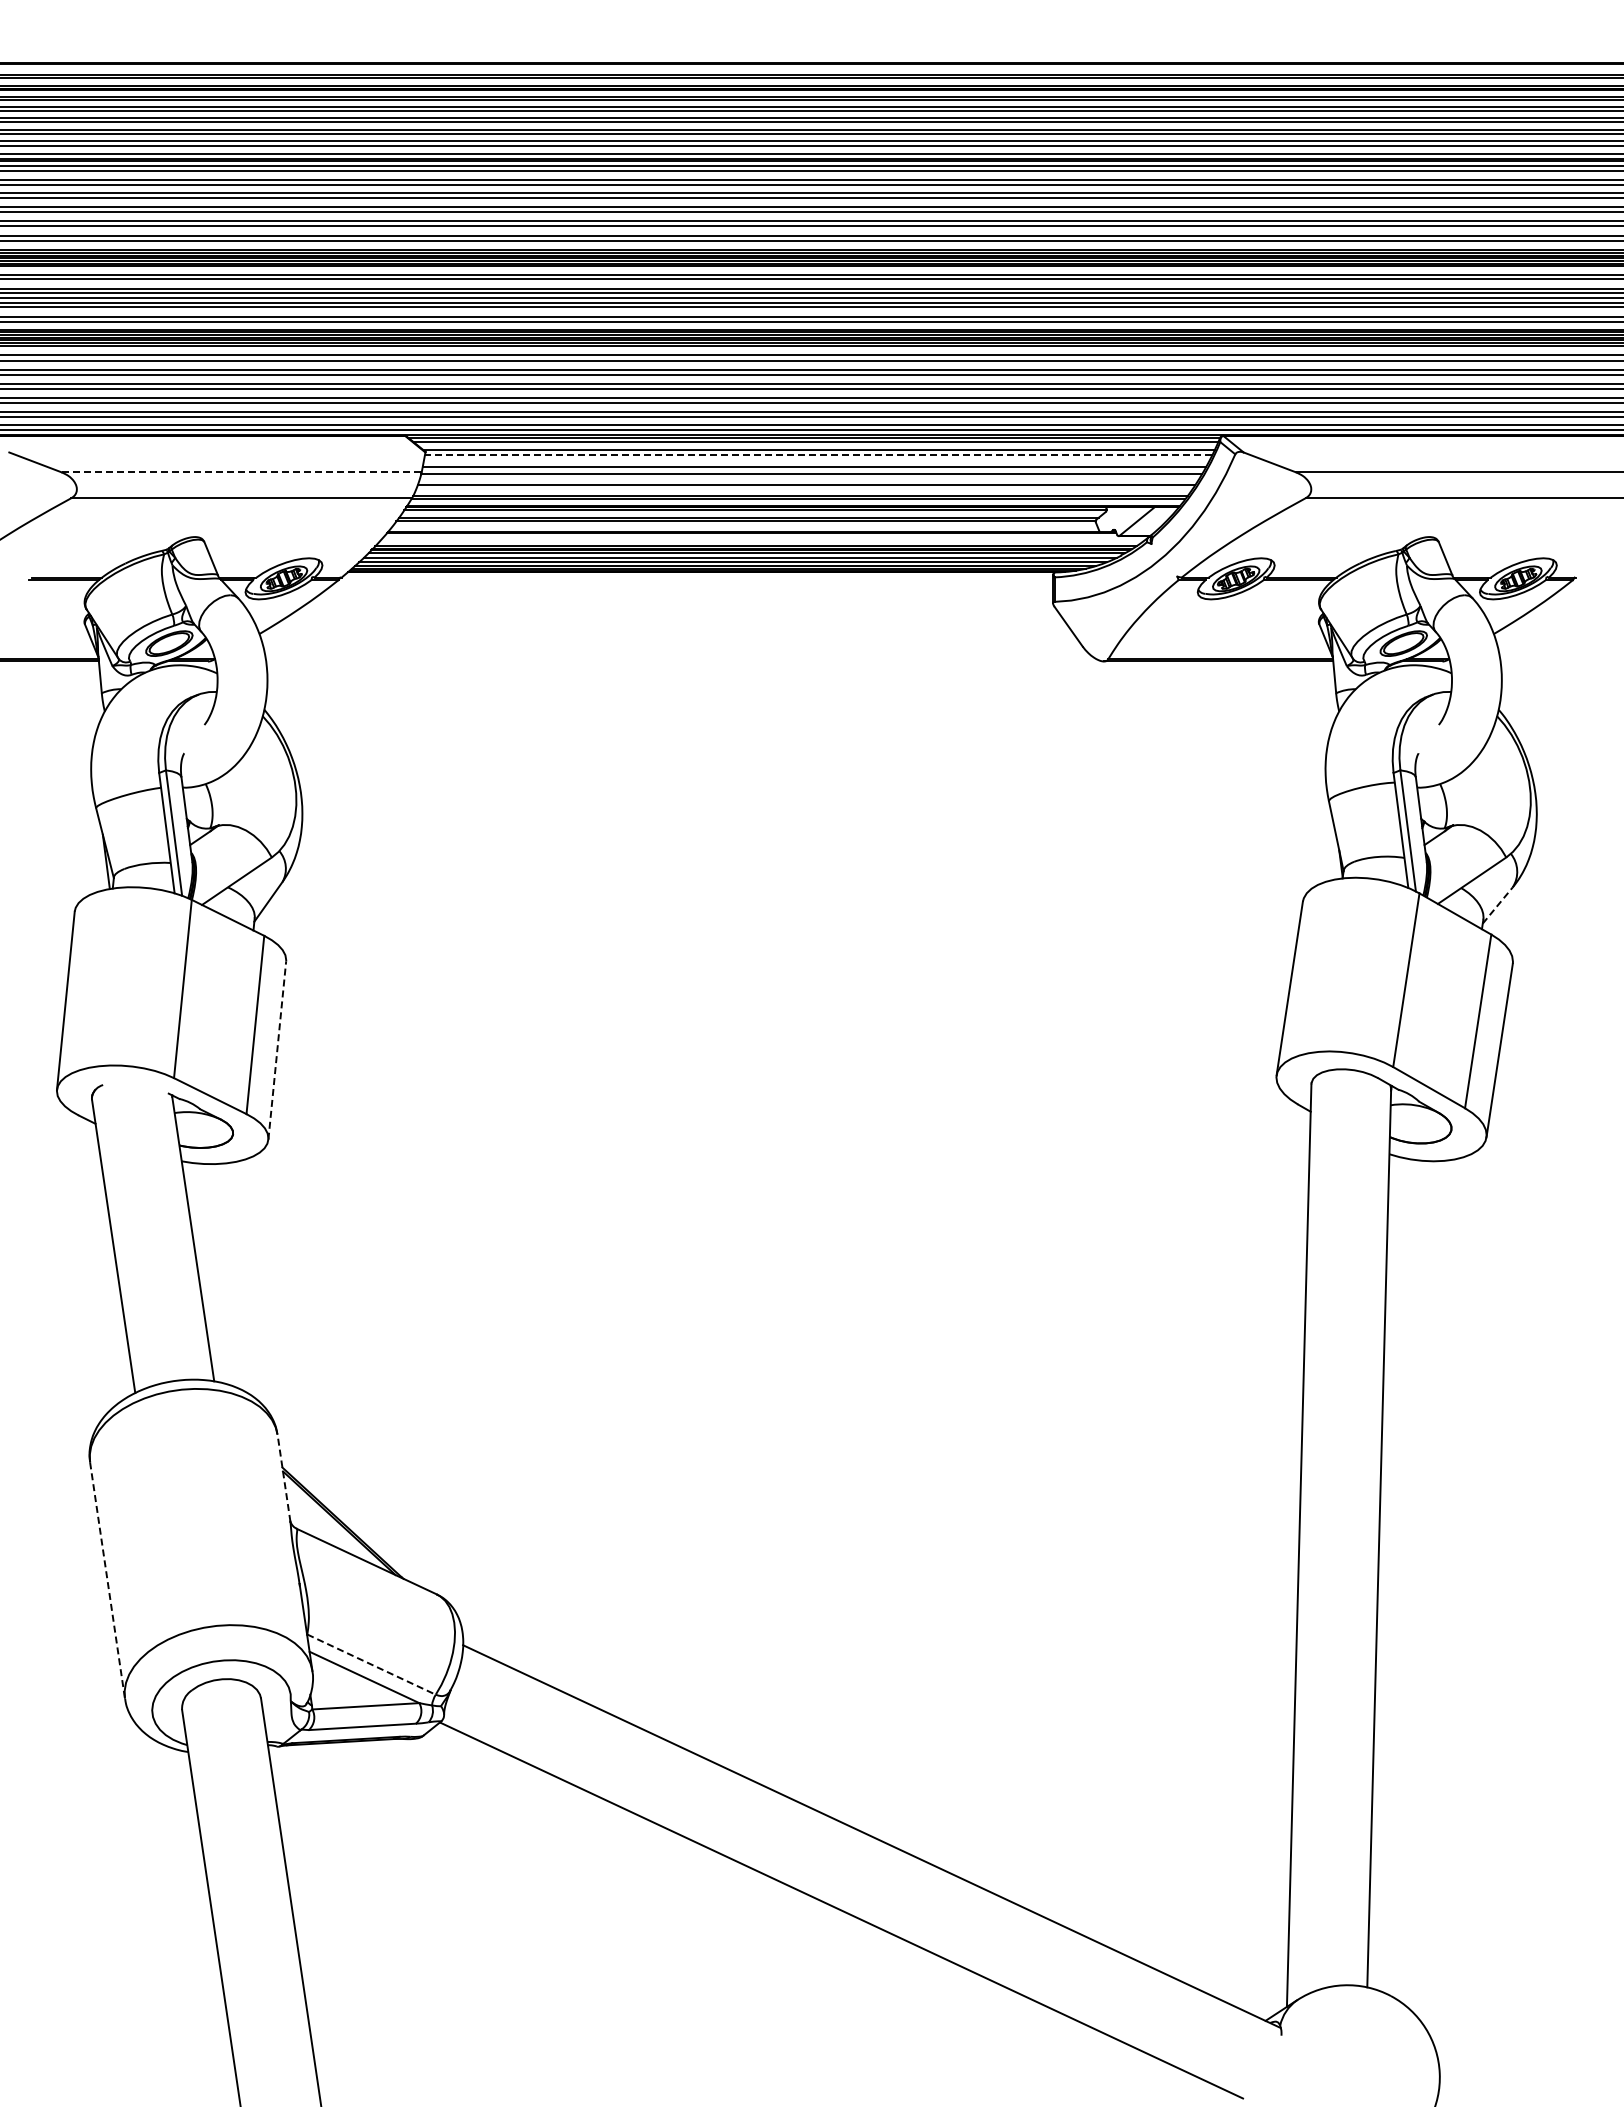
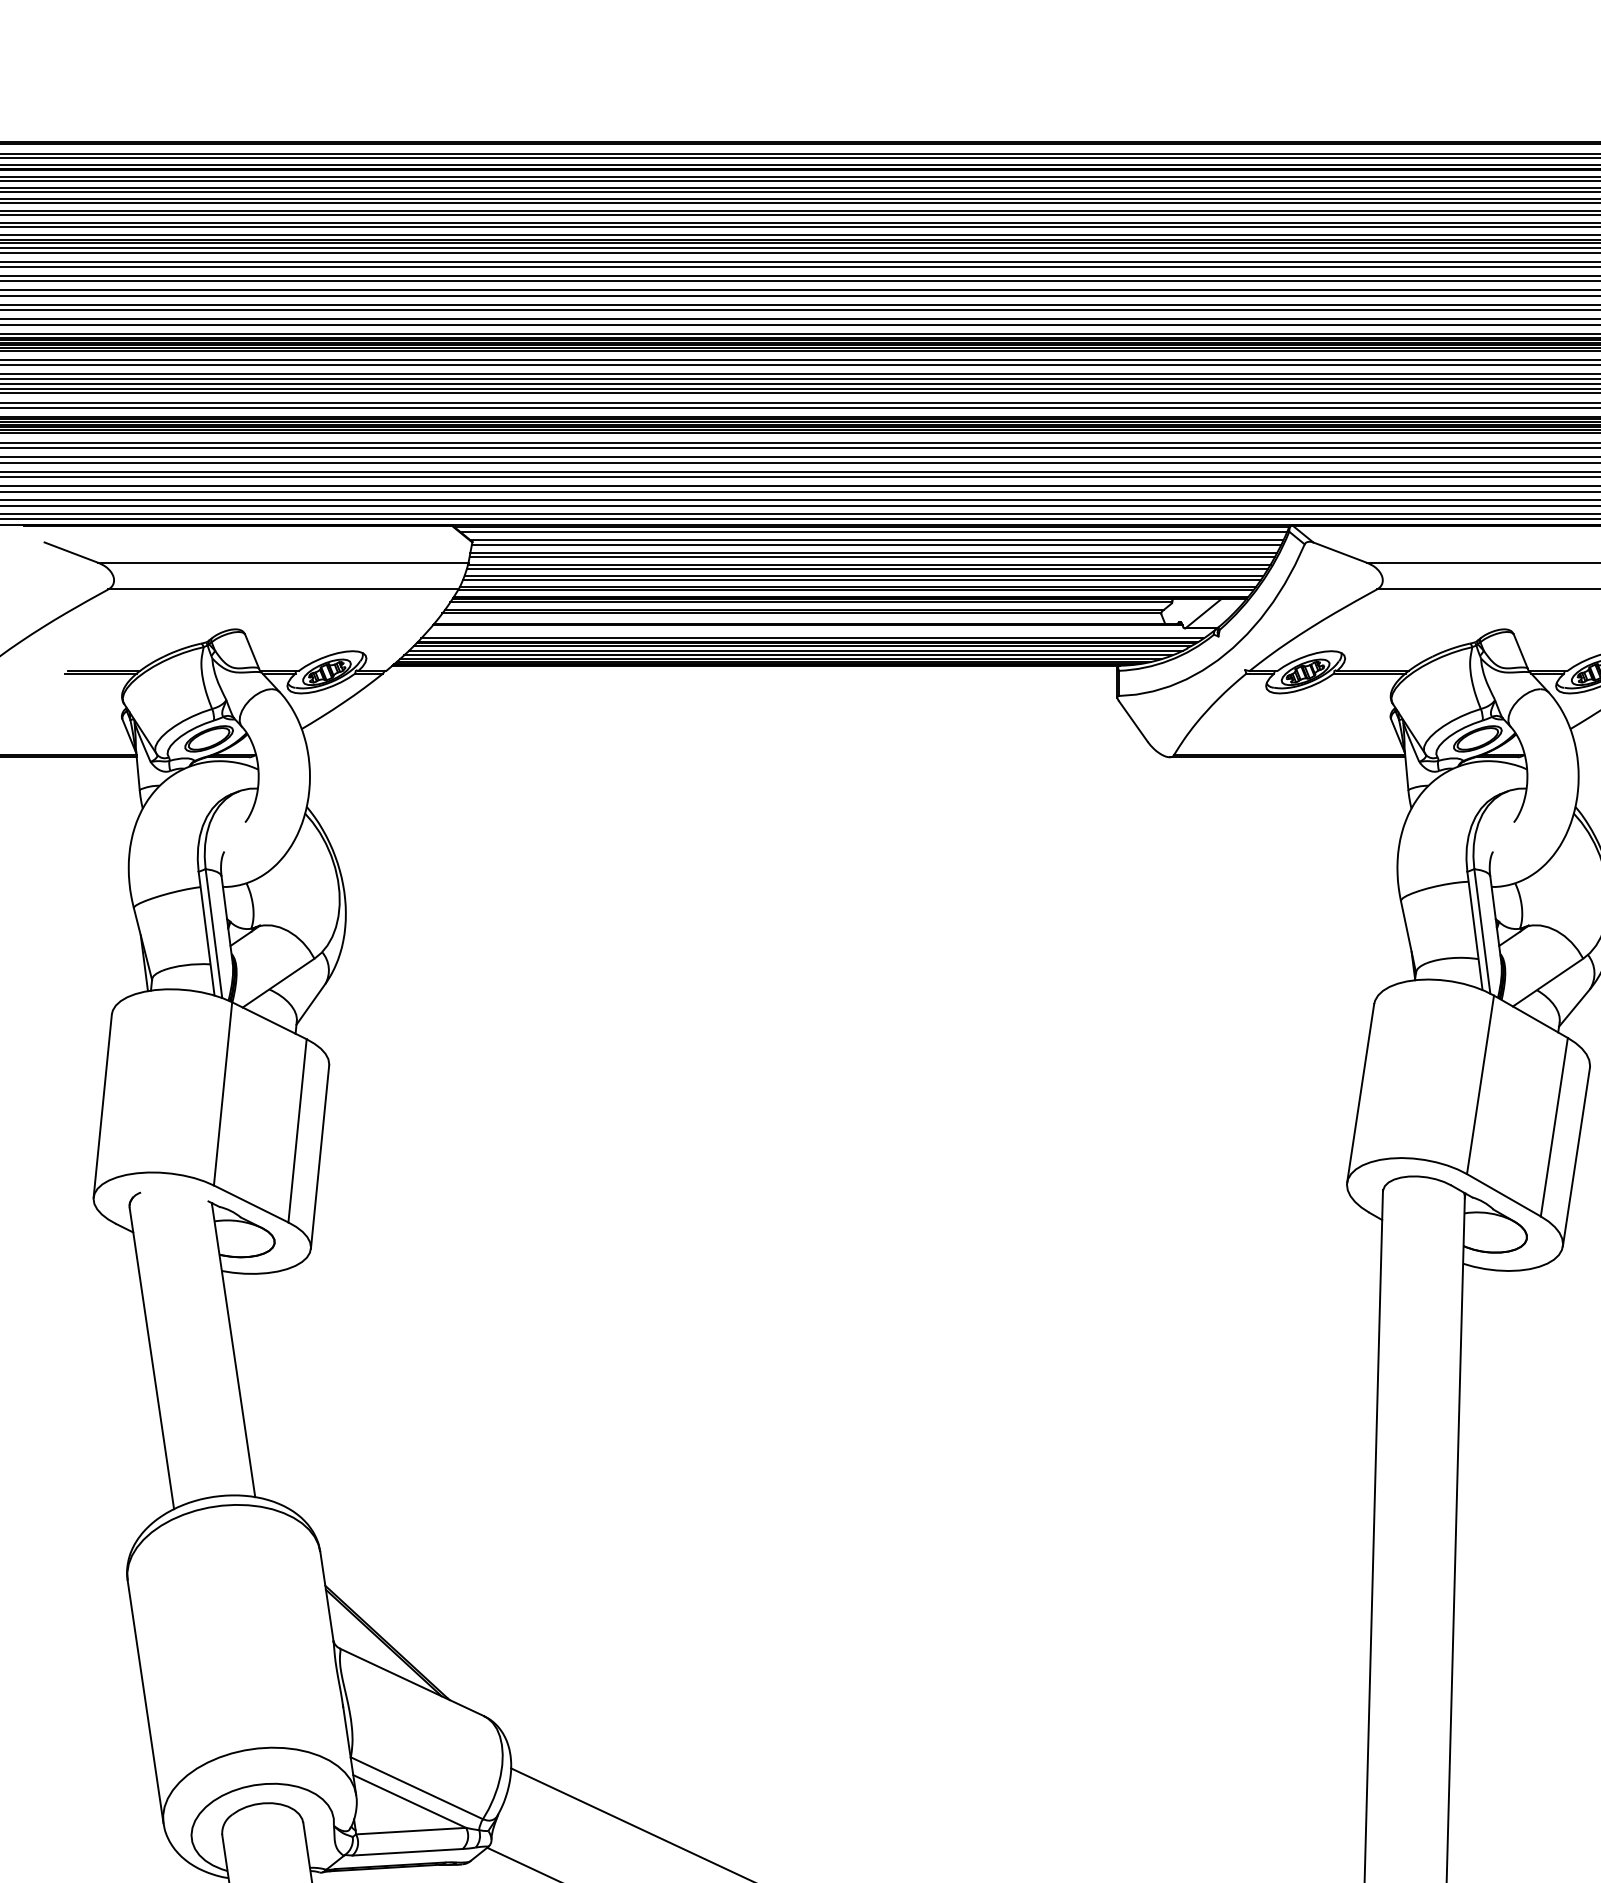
line: (818, 454) -> (876, 544), dashed -> solid
line: (815, 462) -> (873, 552), added
line: (242, 472) -> (284, 563), dashed -> solid
line: (809, 477) -> (867, 568), added
line: (804, 488) -> (861, 579), added
line: (1497, 905) -> (1574, 1008), dashed -> solid
line: (277, 1050) -> (320, 1157), dashed -> solid
line: (283, 1477) -> (326, 1595), dashed -> solid
line: (107, 1581) -> (145, 1702), dashed -> solid
line: (371, 1664) -> (416, 1788), dashed -> solid

